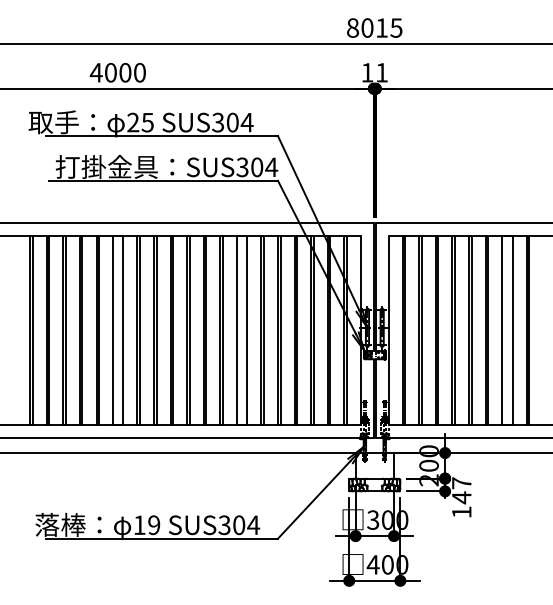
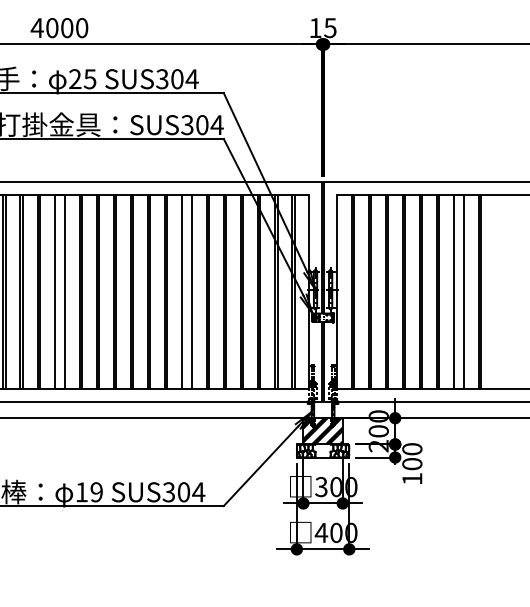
text: (381, 72) -> (329, 27), 11 -> 15
hatch: (374, 465) -> (322, 431), added
text: (461, 490) -> (412, 456), 147 -> 100

